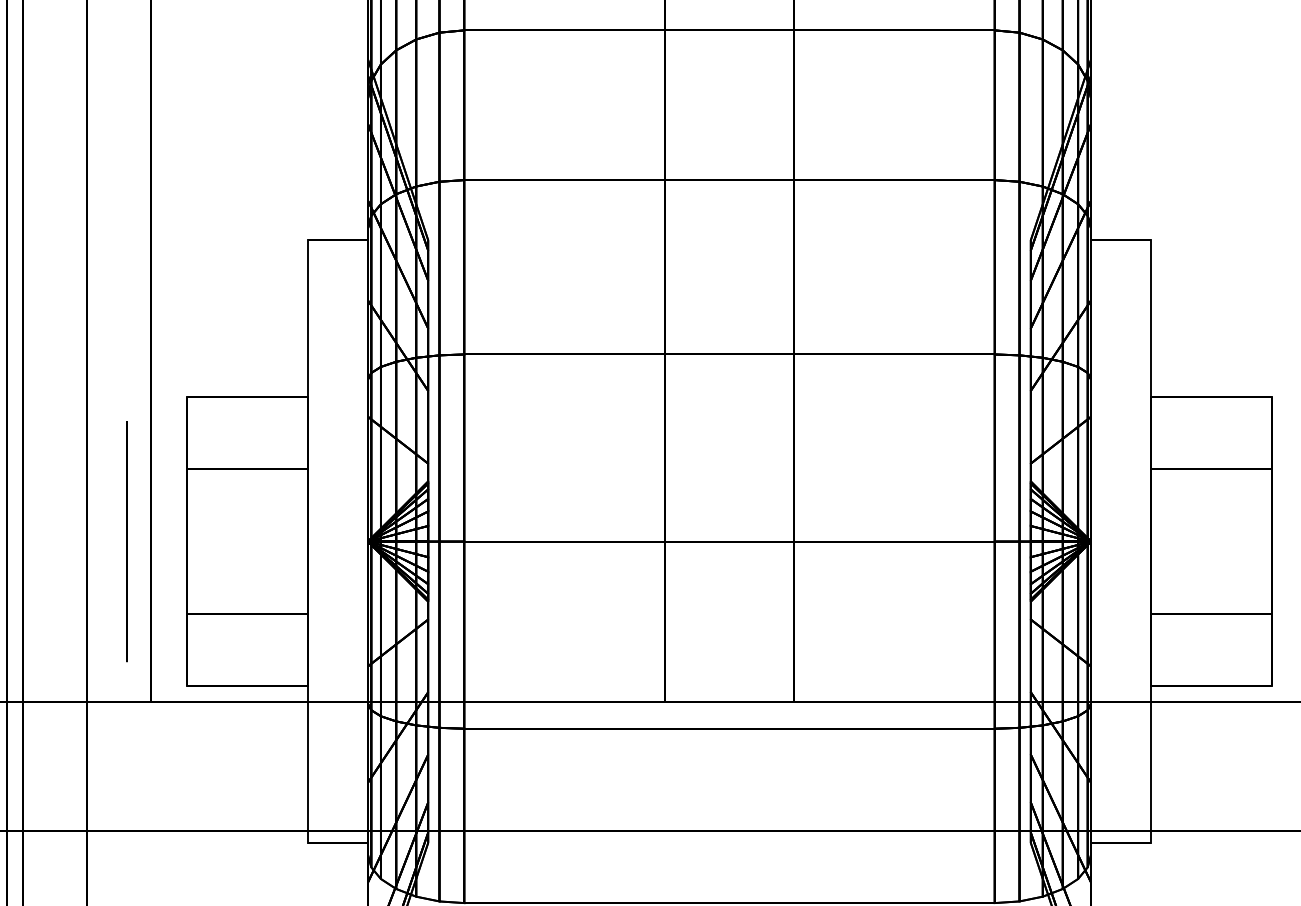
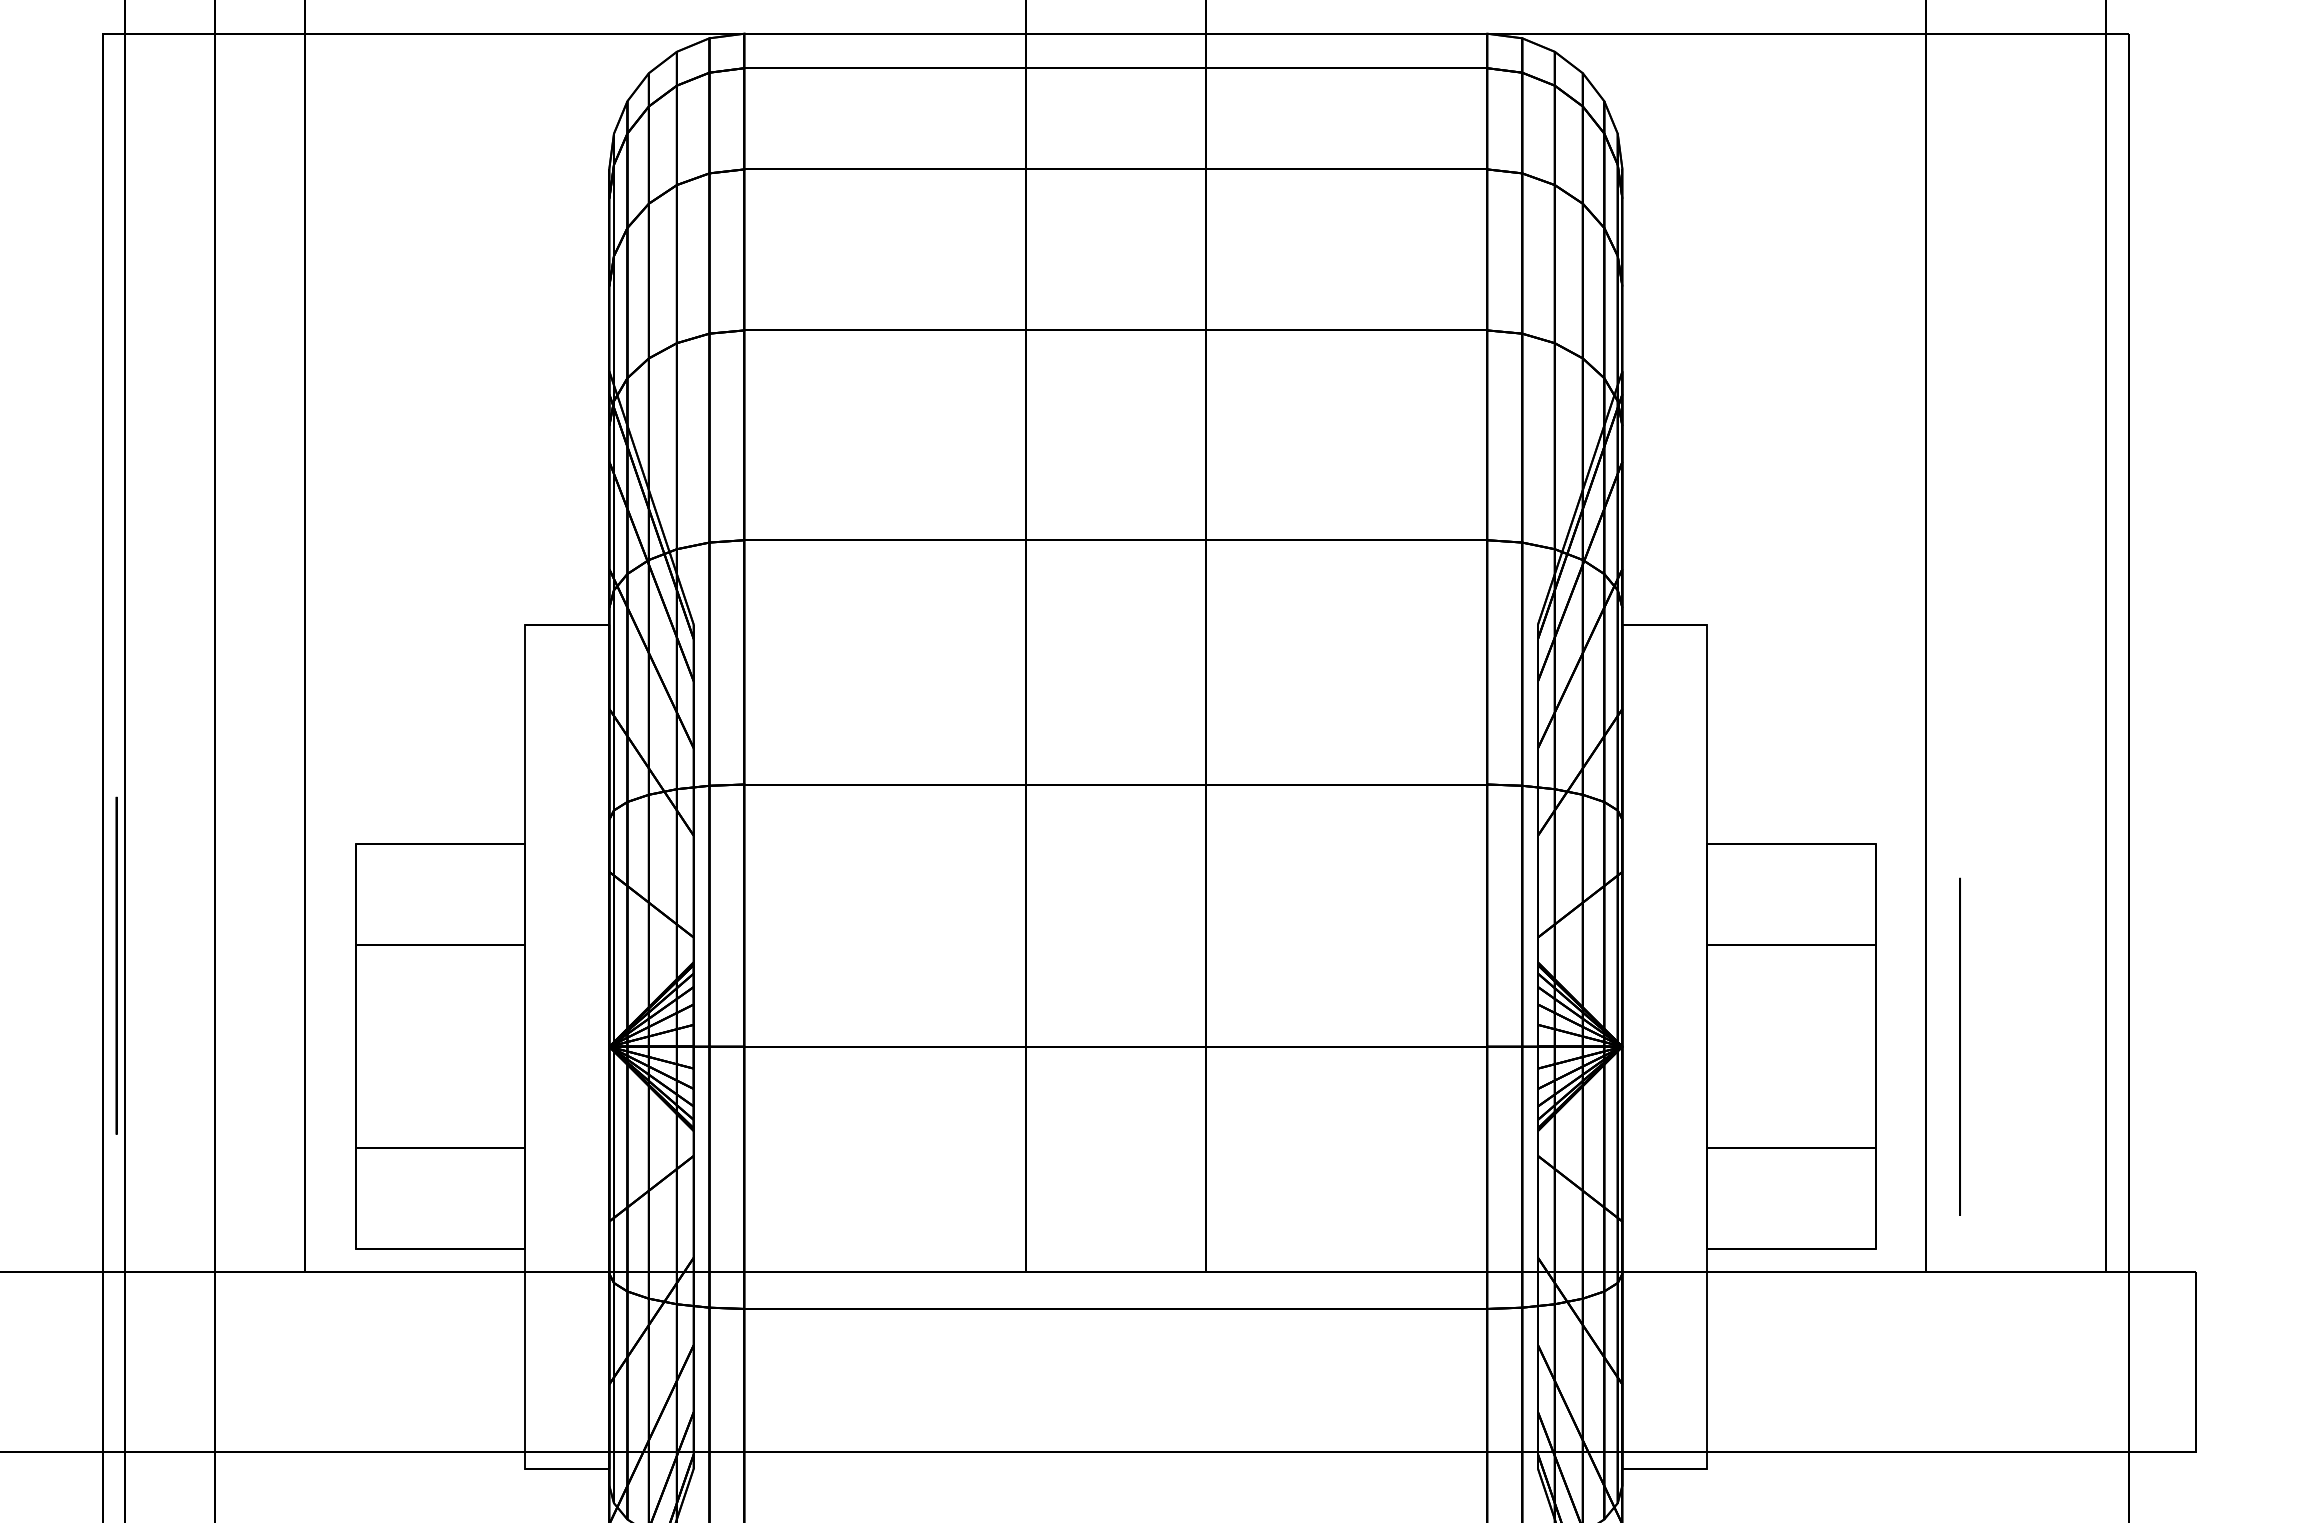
circle: (126, 541) -> (116, 965), moved

